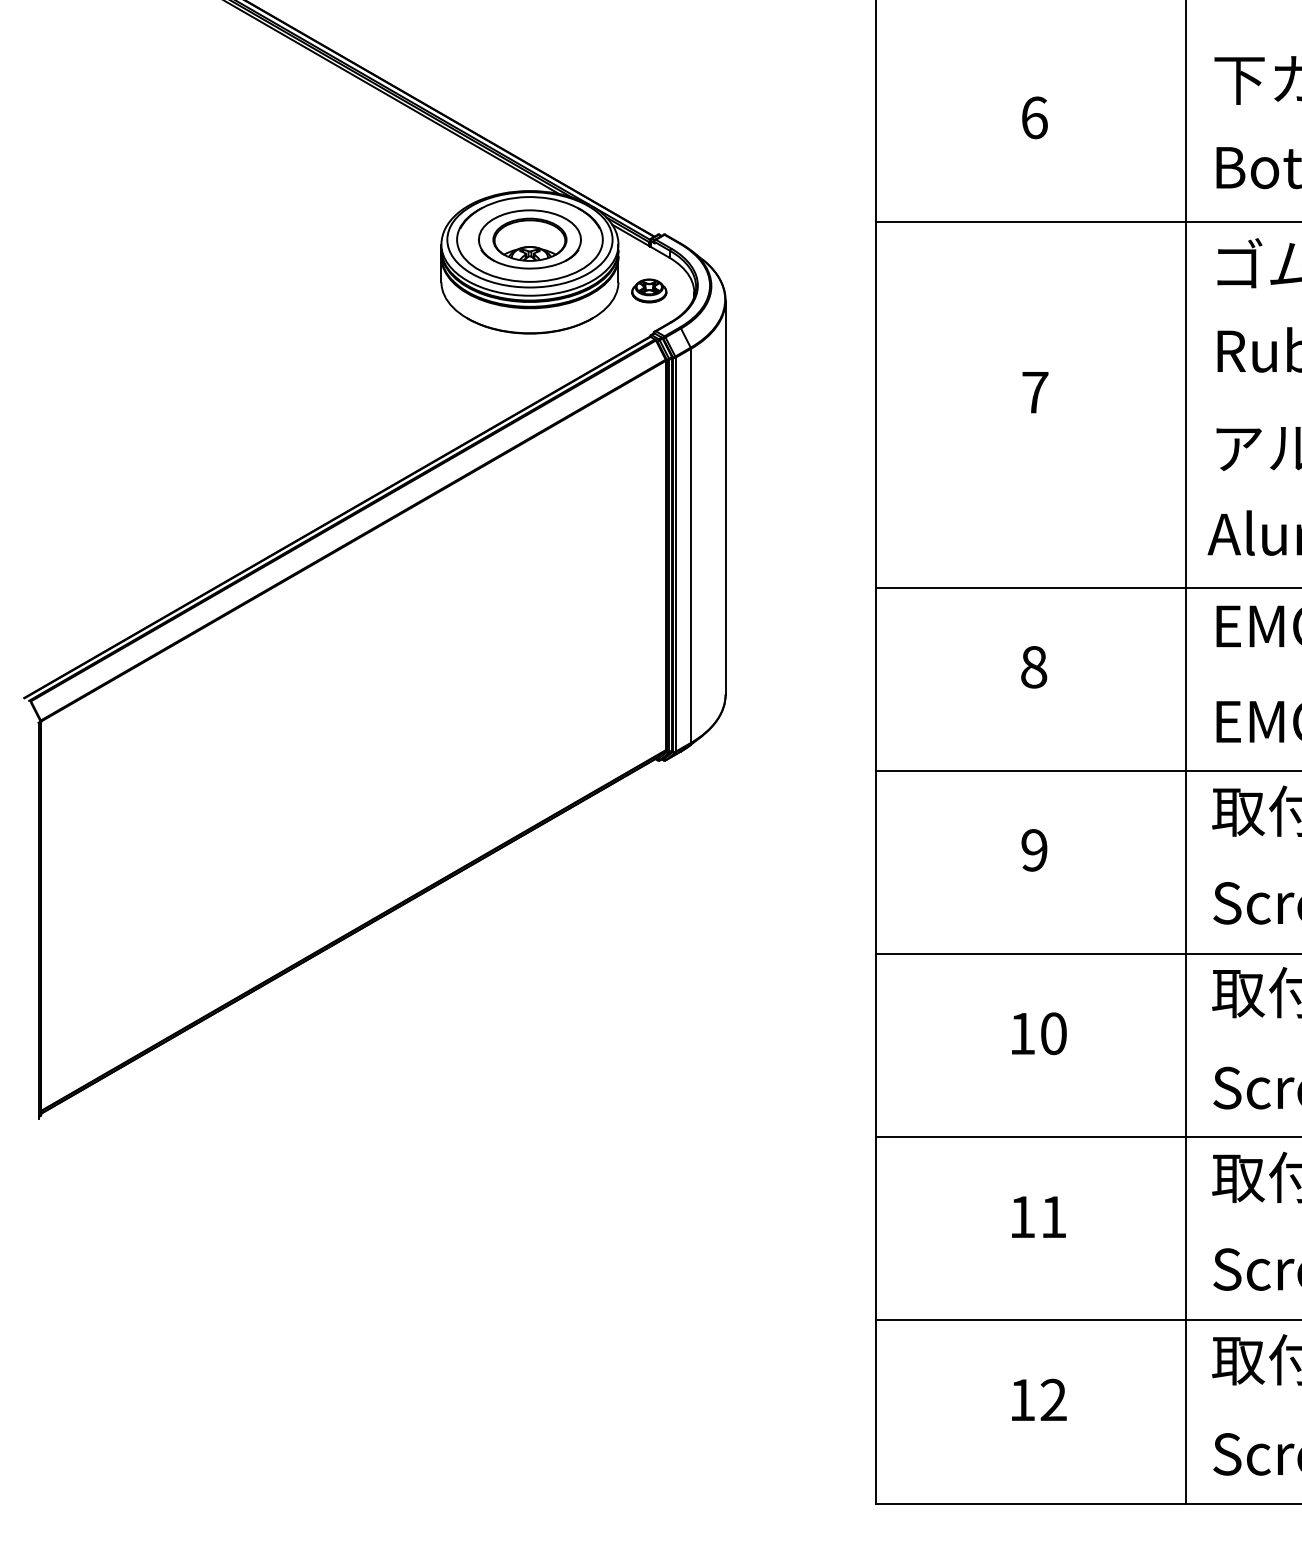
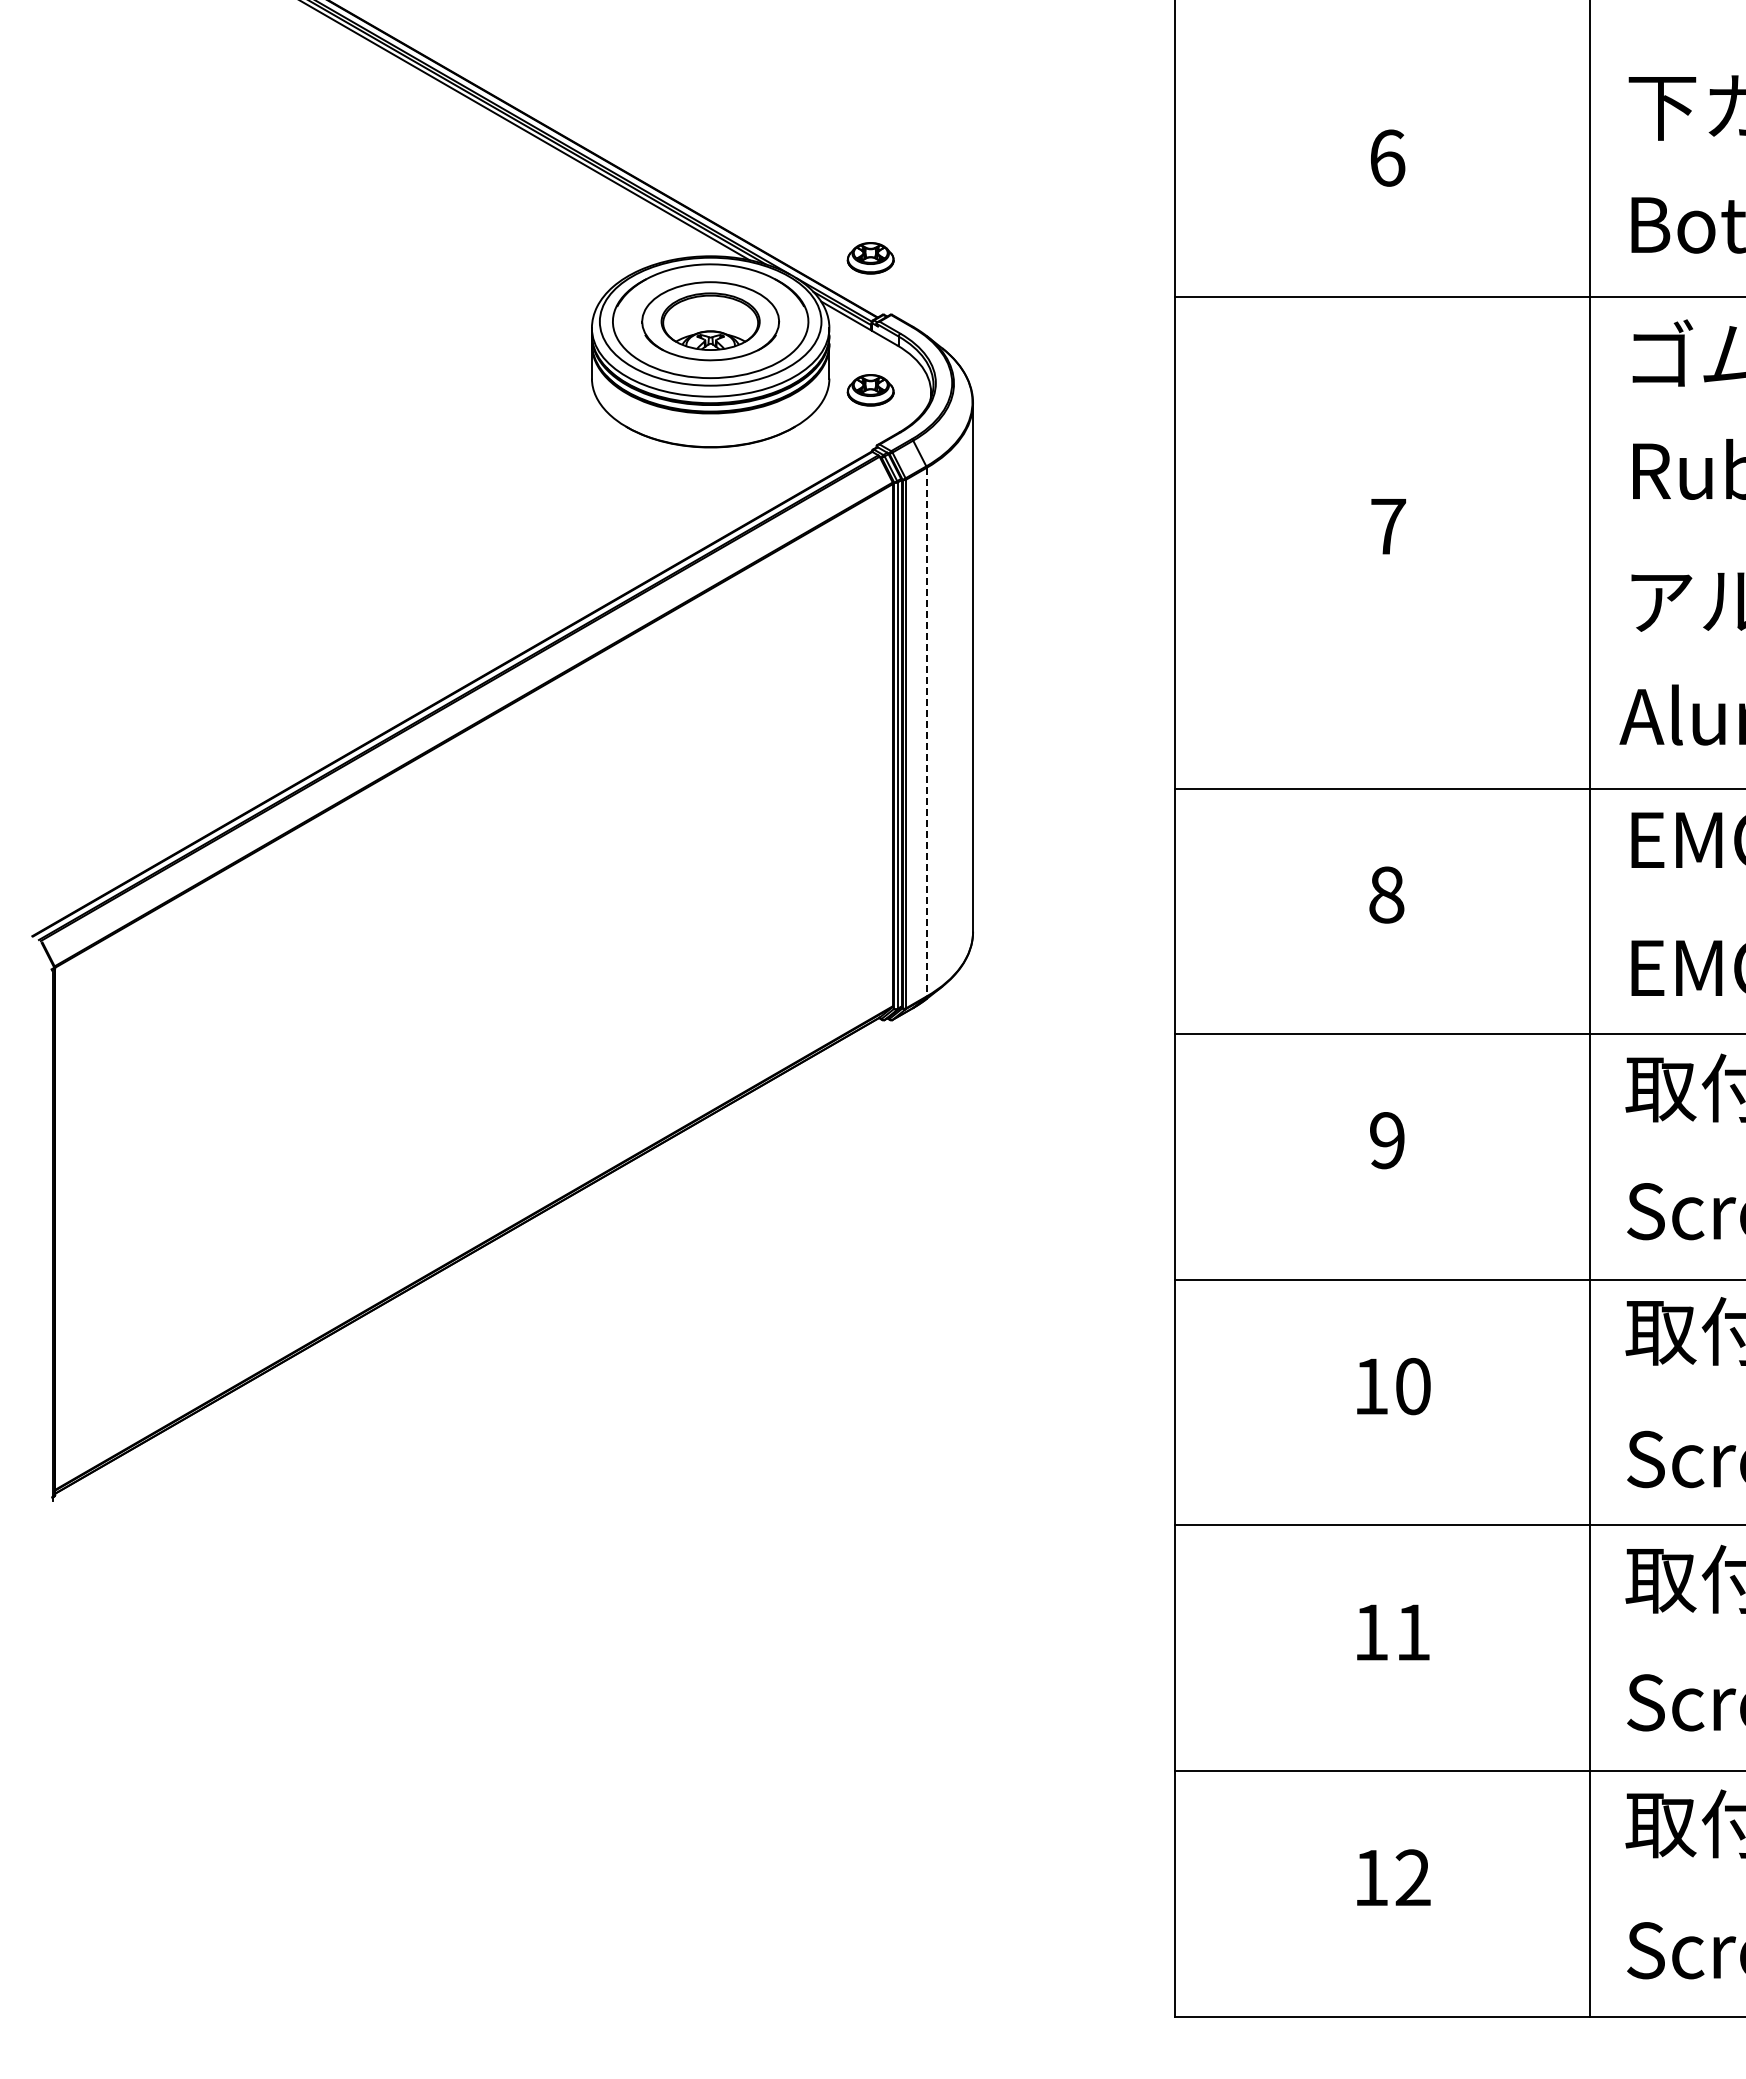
part: (649, 192) -> (870, 258), added
line: (690, 546) -> (926, 732), solid -> dashed

